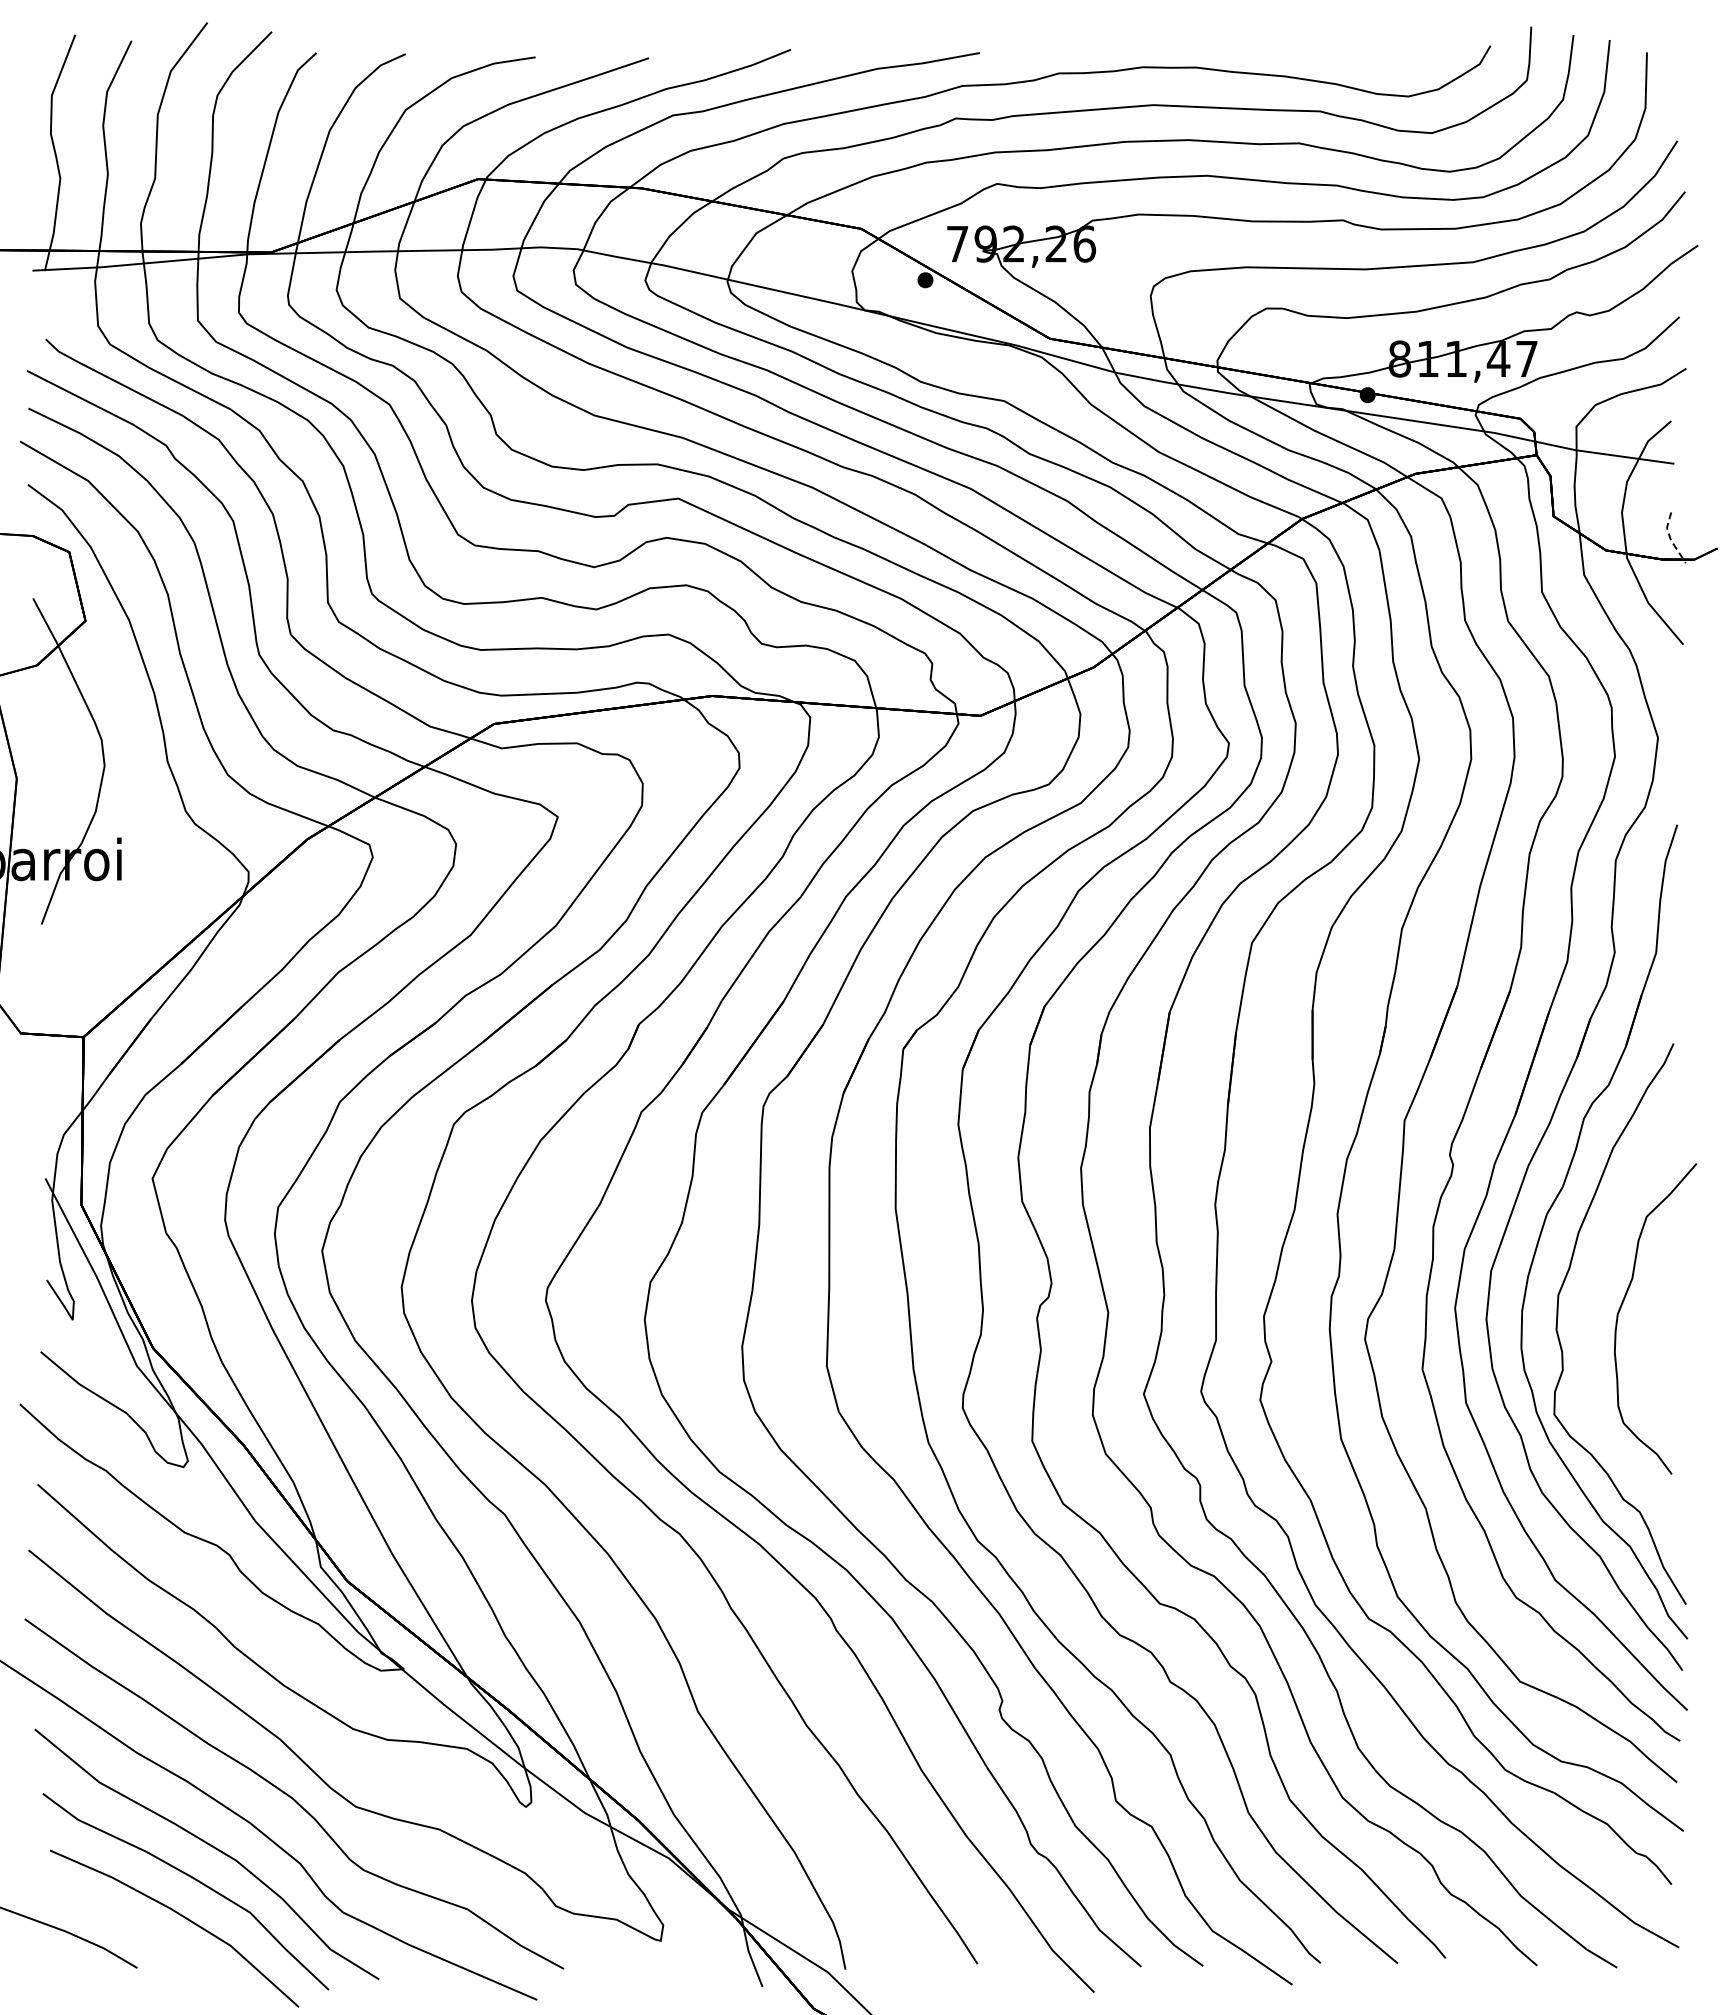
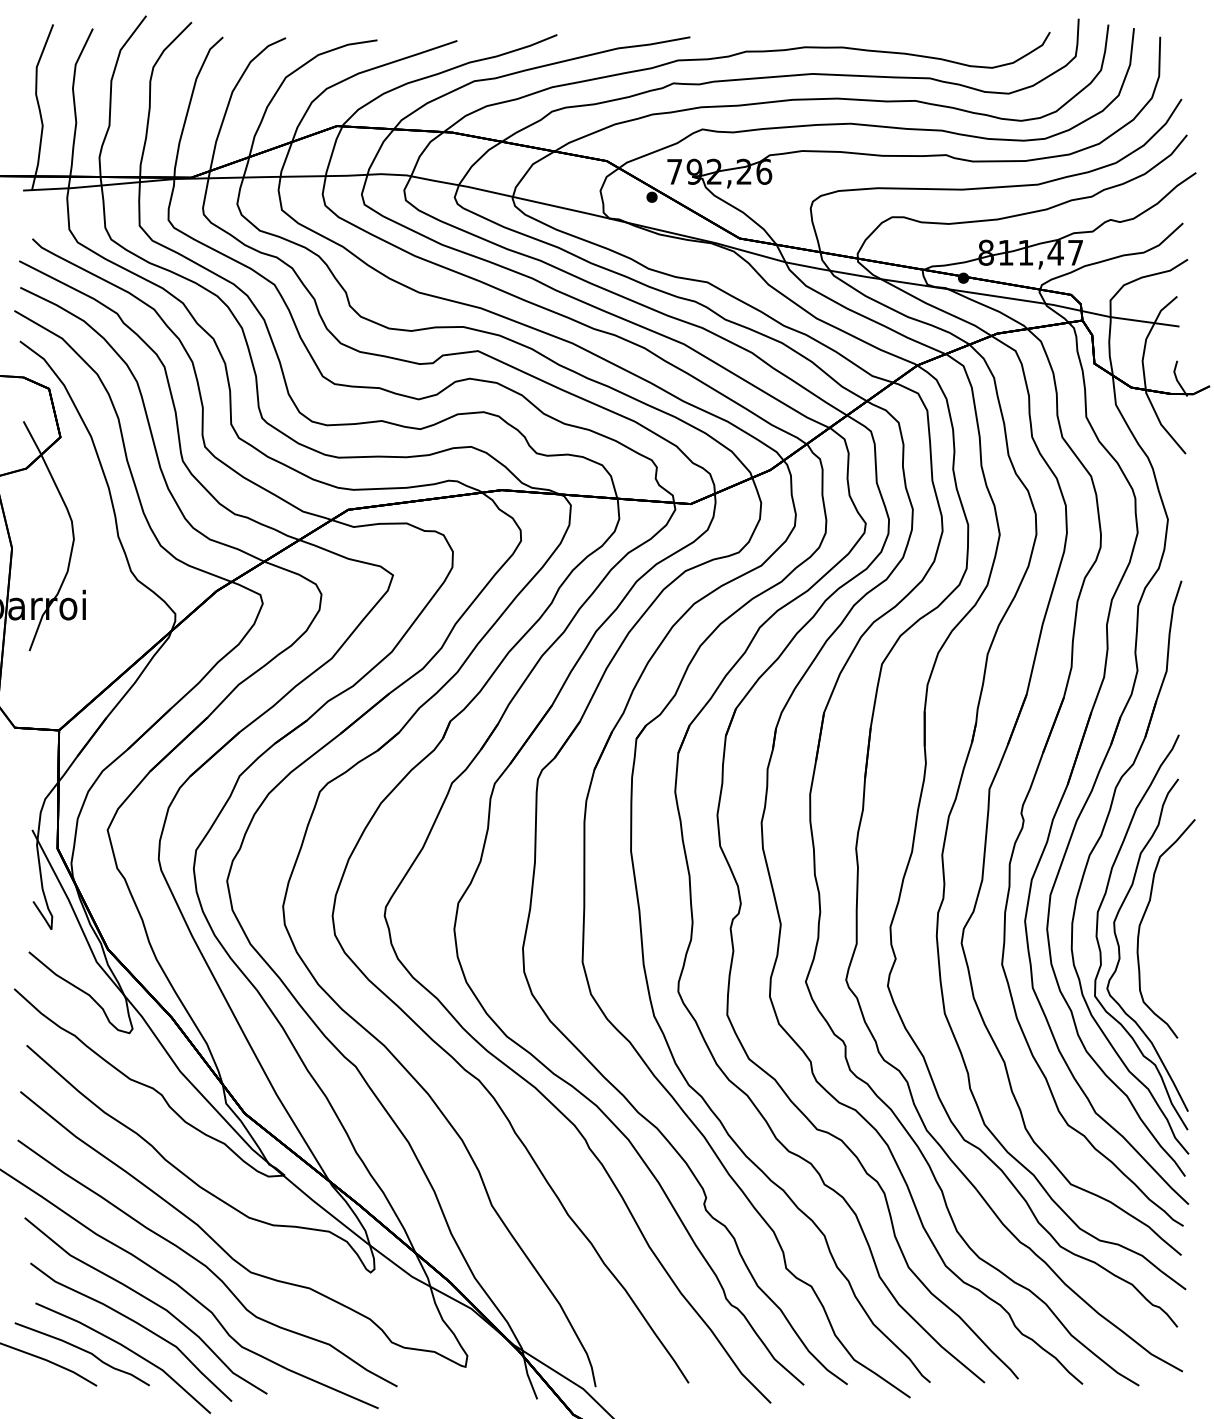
line: (1670, 539) -> (1176, 379), dashed -> solid
curve: (1589, 1343) -> (1119, 946), added
curve: (118, 1918) -> (83, 1351), added

